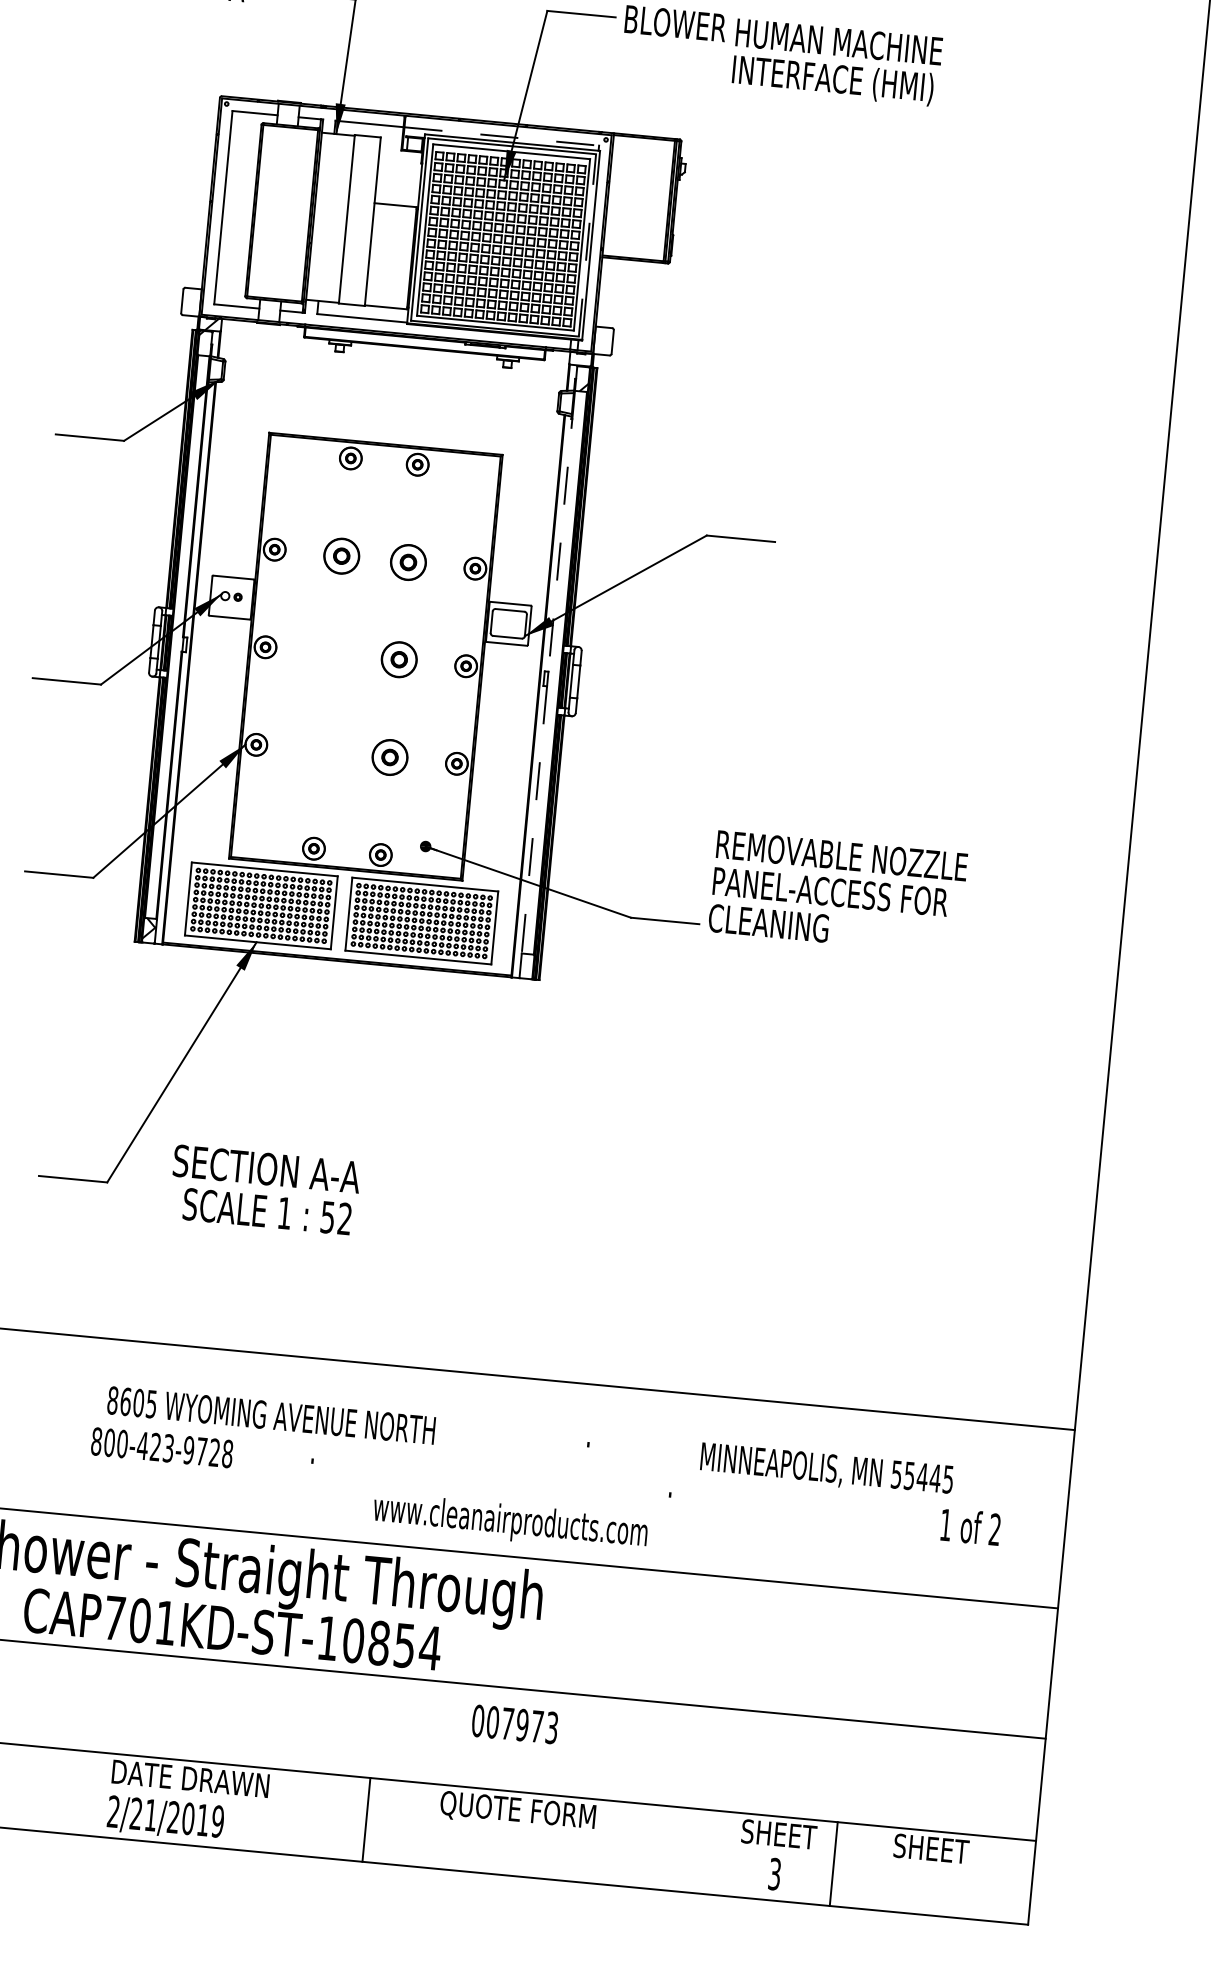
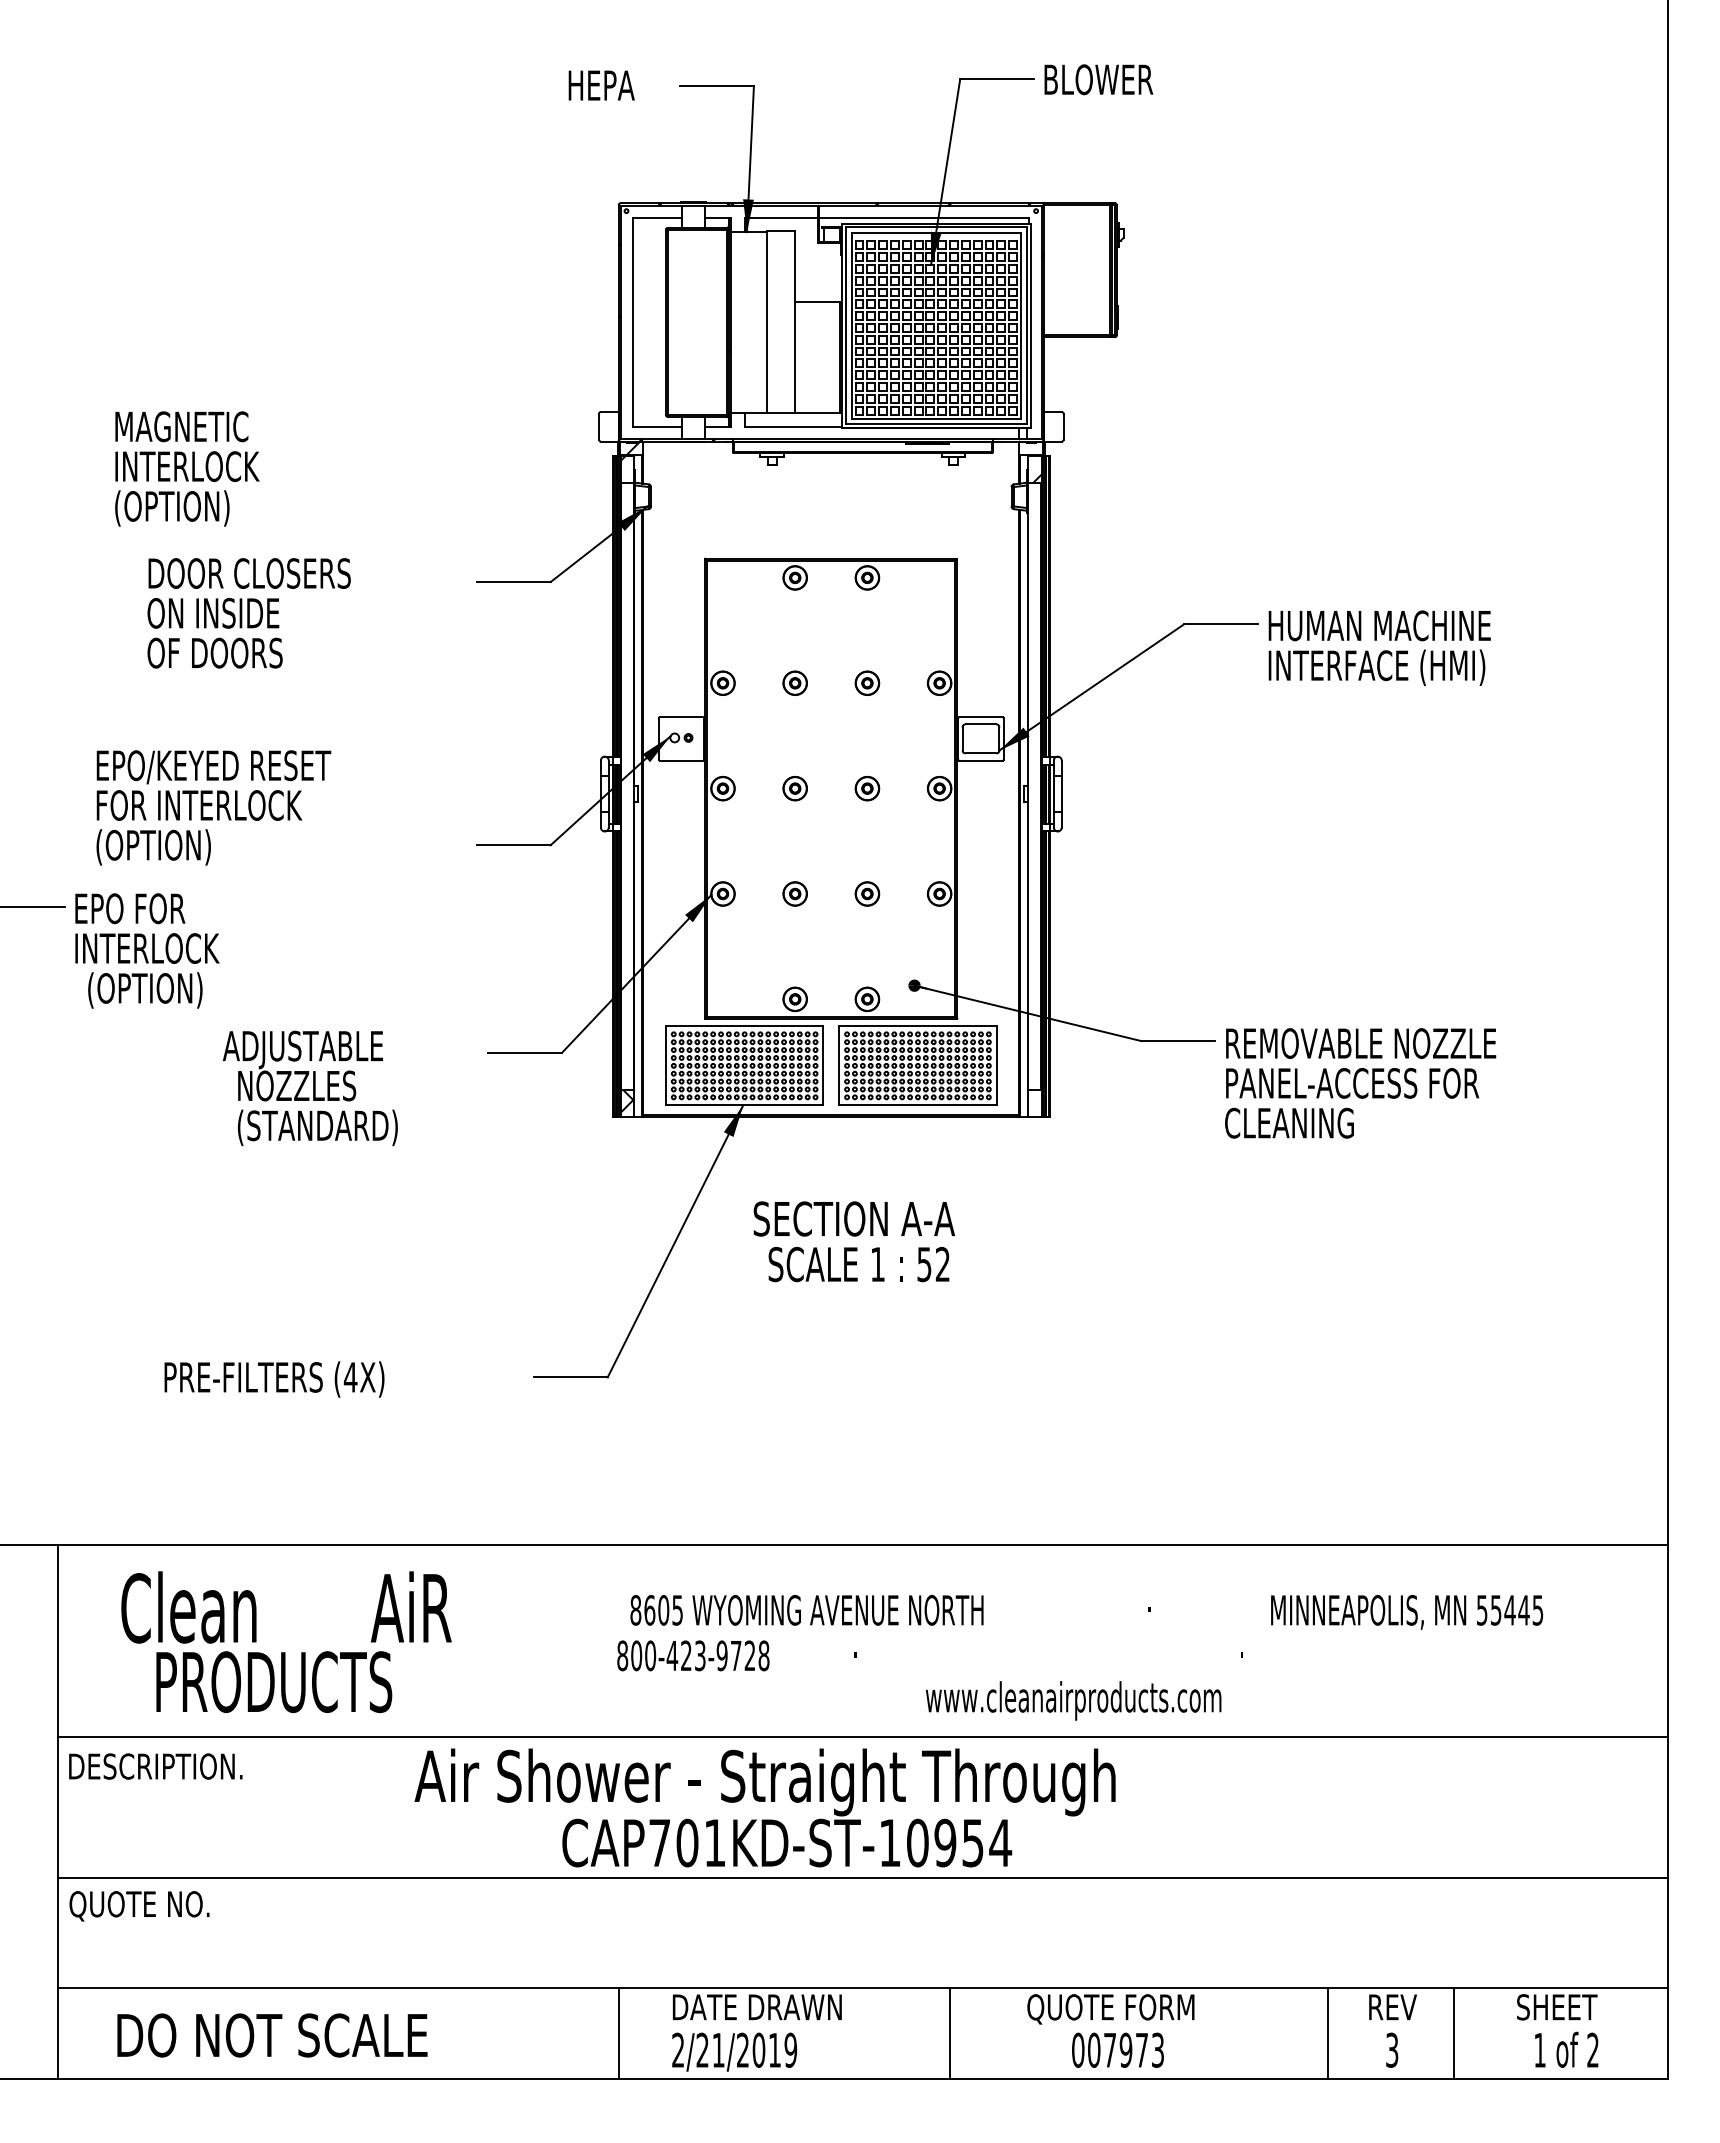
text: (837, 62) -> (1379, 647), moved
line: (502, 136) -> (924, 218), dashed -> solid
line: (587, 244) -> (1026, 325), dashed -> solid
line: (561, 531) -> (1028, 634), dashed -> solid
part: (341, 555) -> (794, 682), size x0.62
part: (408, 561) -> (867, 682), size x0.62
part: (331, 653) -> (794, 788), added
part: (399, 659) -> (867, 788), size x0.62
part: (322, 750) -> (794, 893), added
part: (390, 757) -> (867, 893), size x0.62
line: (534, 820) -> (1028, 946), dashed -> solid
text: (837, 892) -> (1360, 1083), moved
text: (264, 1189) -> (853, 1241), moved
text: (970, 1526) -> (1566, 2049), moved
text: (379, 1643) -> (945, 1843), CAP701KD-ST-10854 -> CAP701KD-ST-10954
text: (514, 1723) -> (1117, 2049), moved
line: (60, 1791) -> (619, 2033), added
text: (778, 1834) -> (1392, 2007), SHEET -> REV
line: (716, 1853) -> (1327, 2033), added

